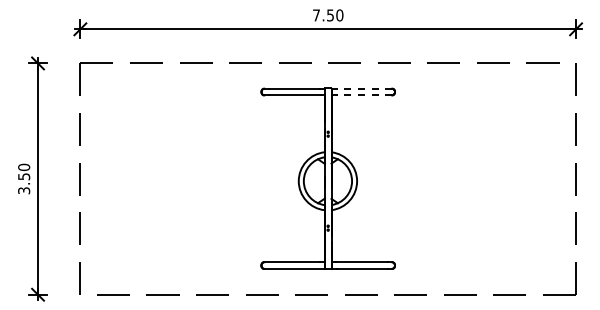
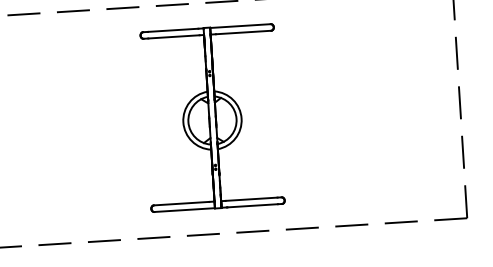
line: (361, 88) -> (240, 25), dashed -> solid
line: (364, 95) -> (243, 32), dashed -> solid

